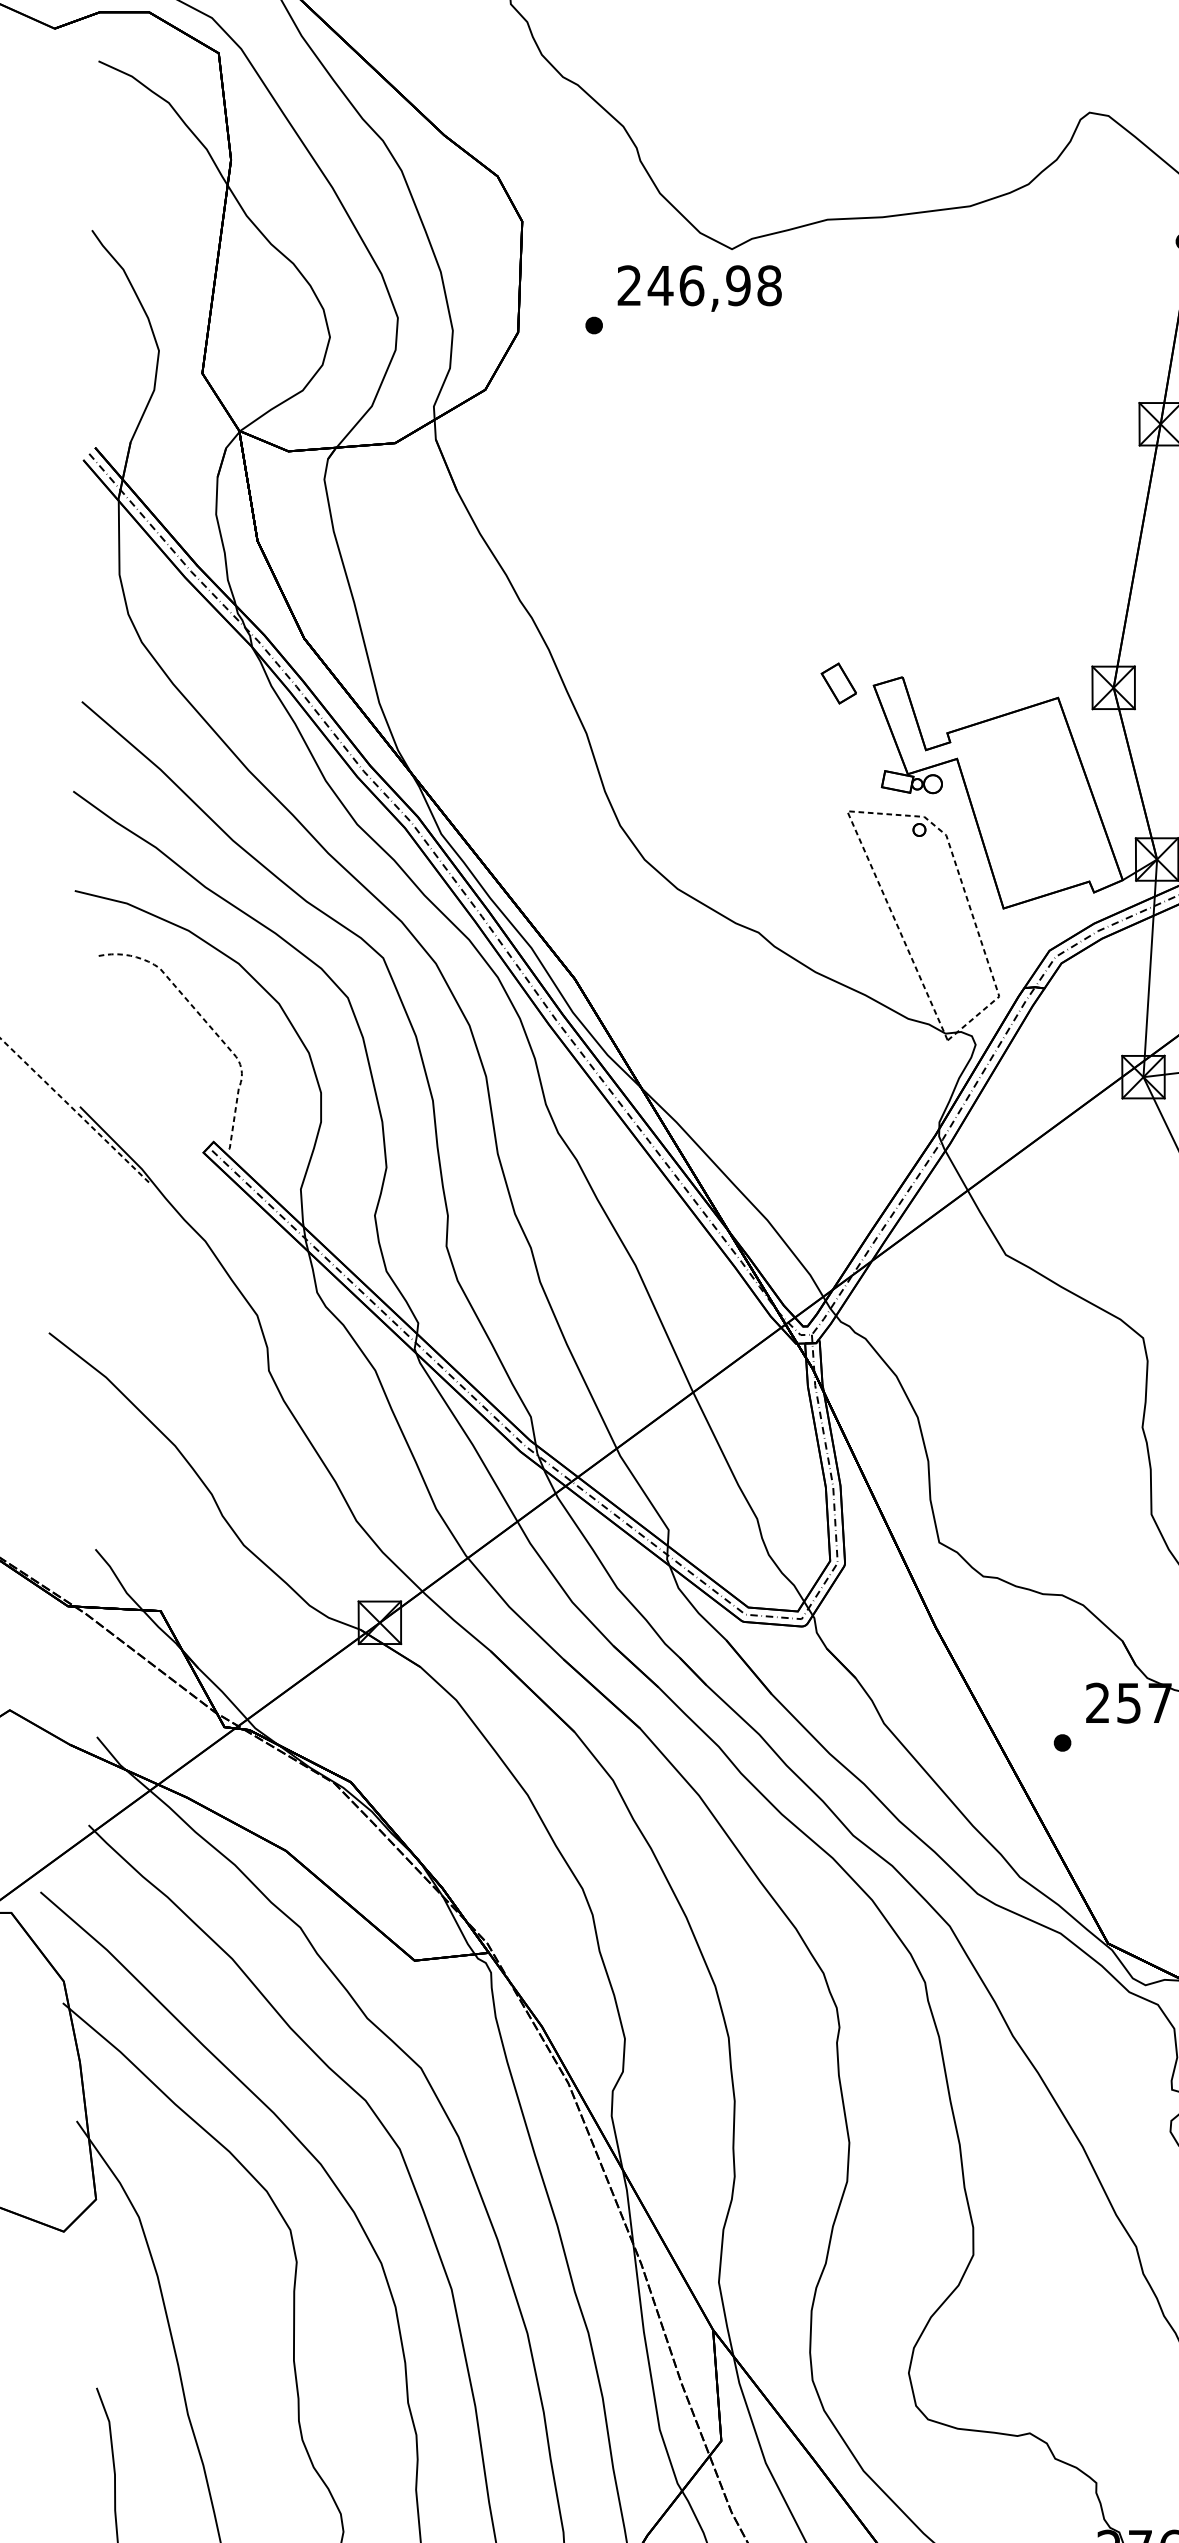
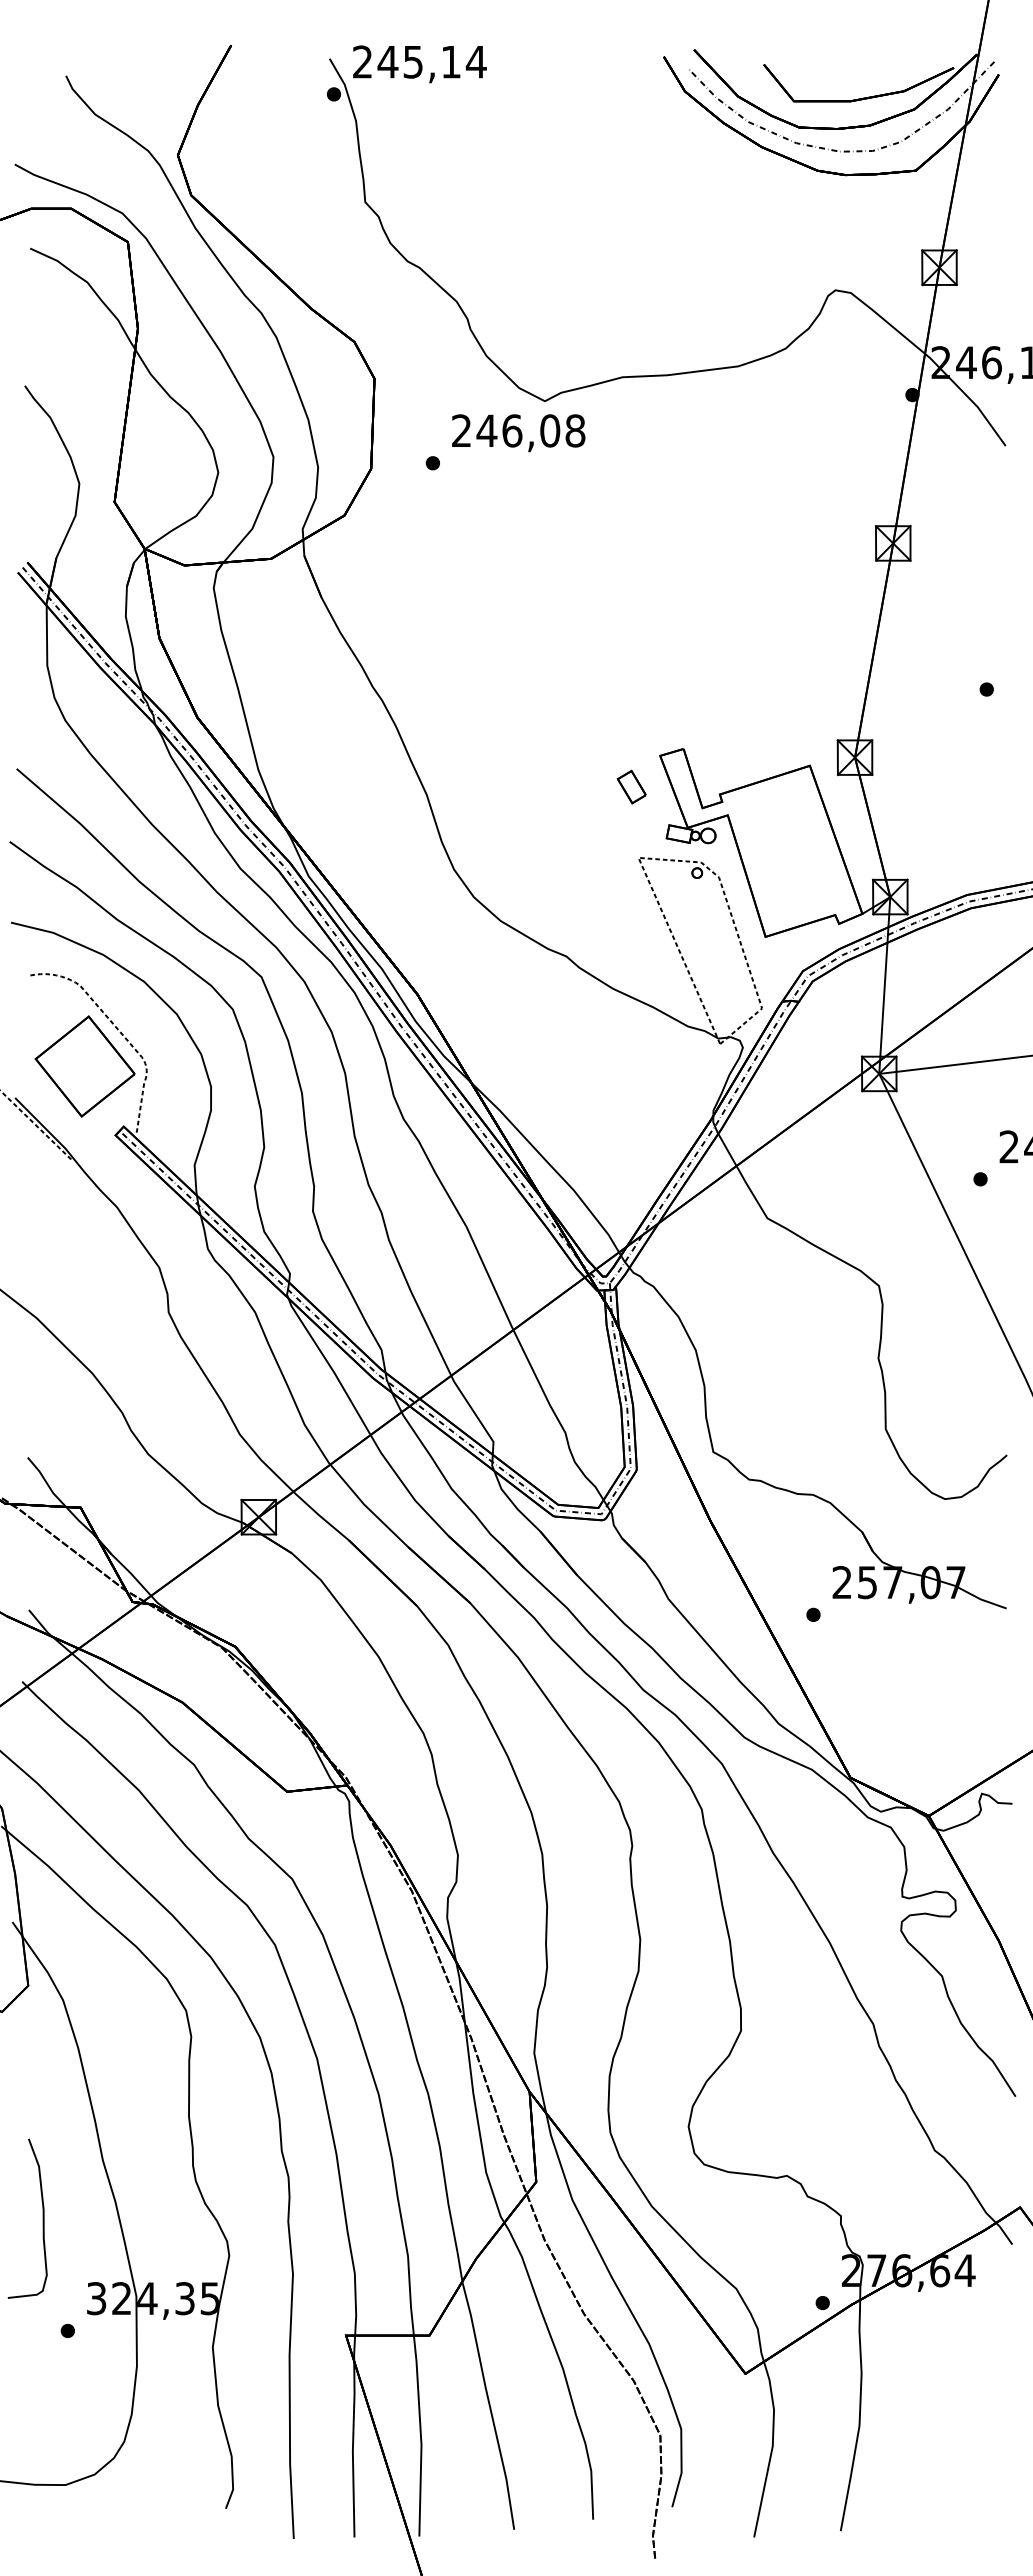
text: (738, 285) -> (550, 430), 246,98 -> 246,08
part: (838, 682) -> (631, 786), moved
part: (165, 1068) -> (84, 1066), added

